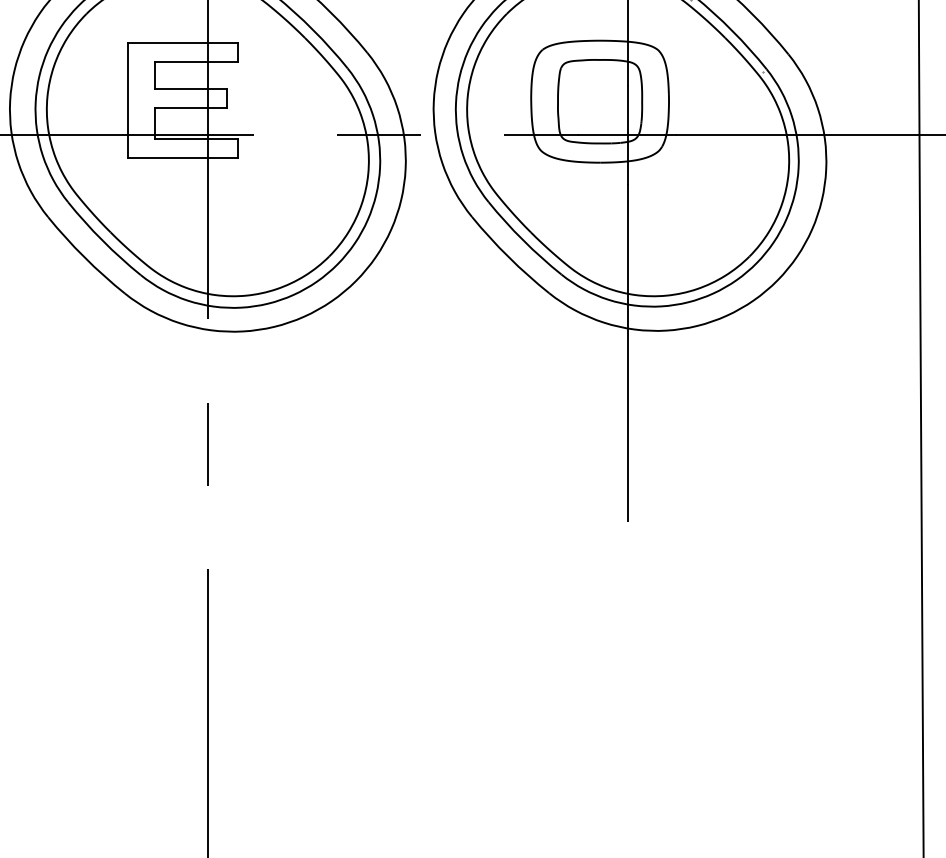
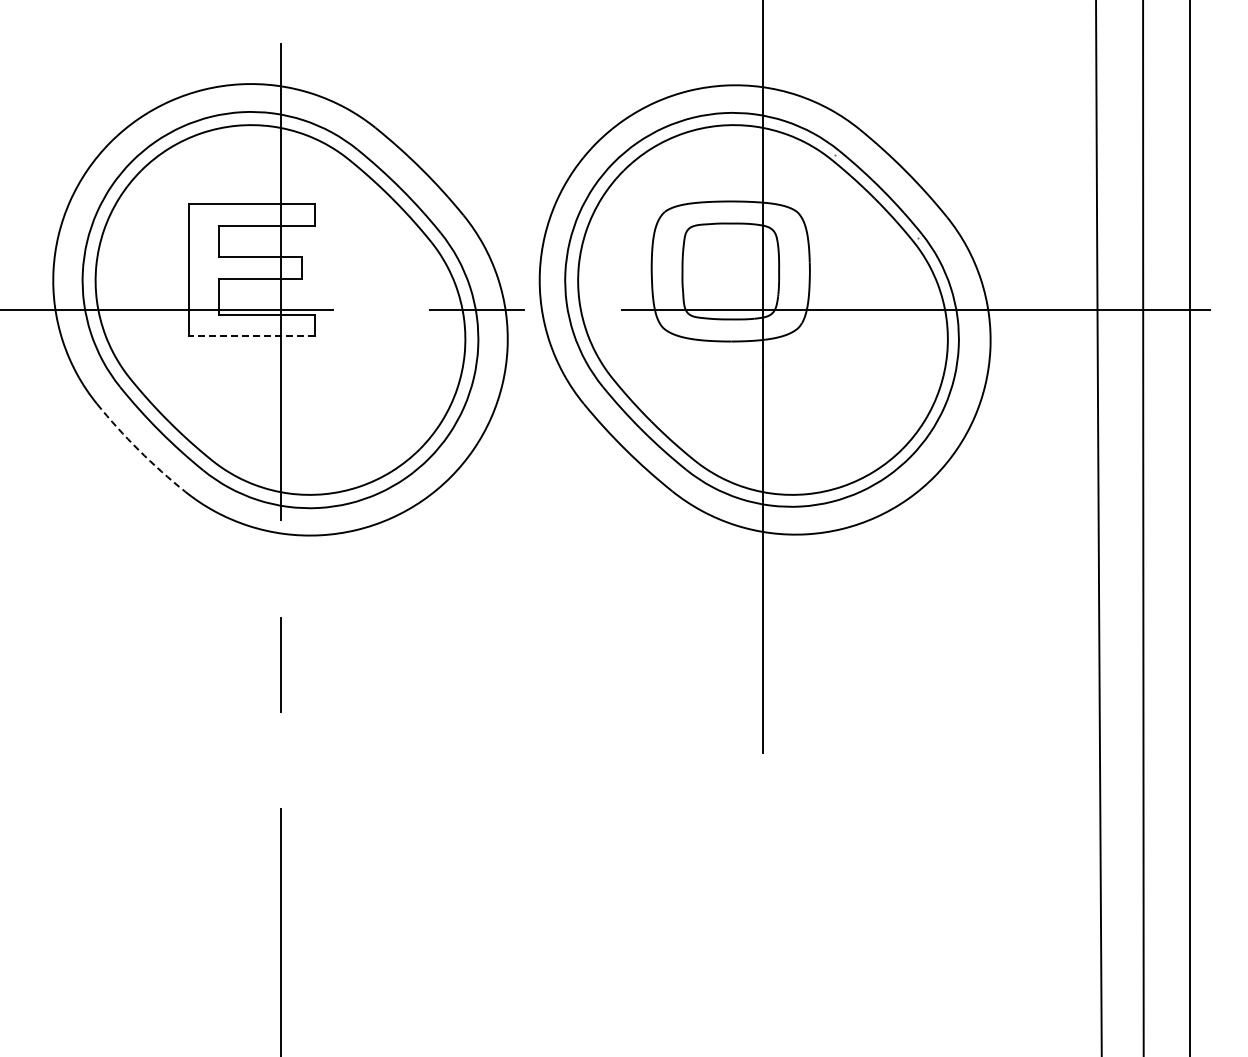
line: (182, 158) -> (251, 336), solid -> dashed
arc: (84, 257) -> (138, 450), solid -> dashed

